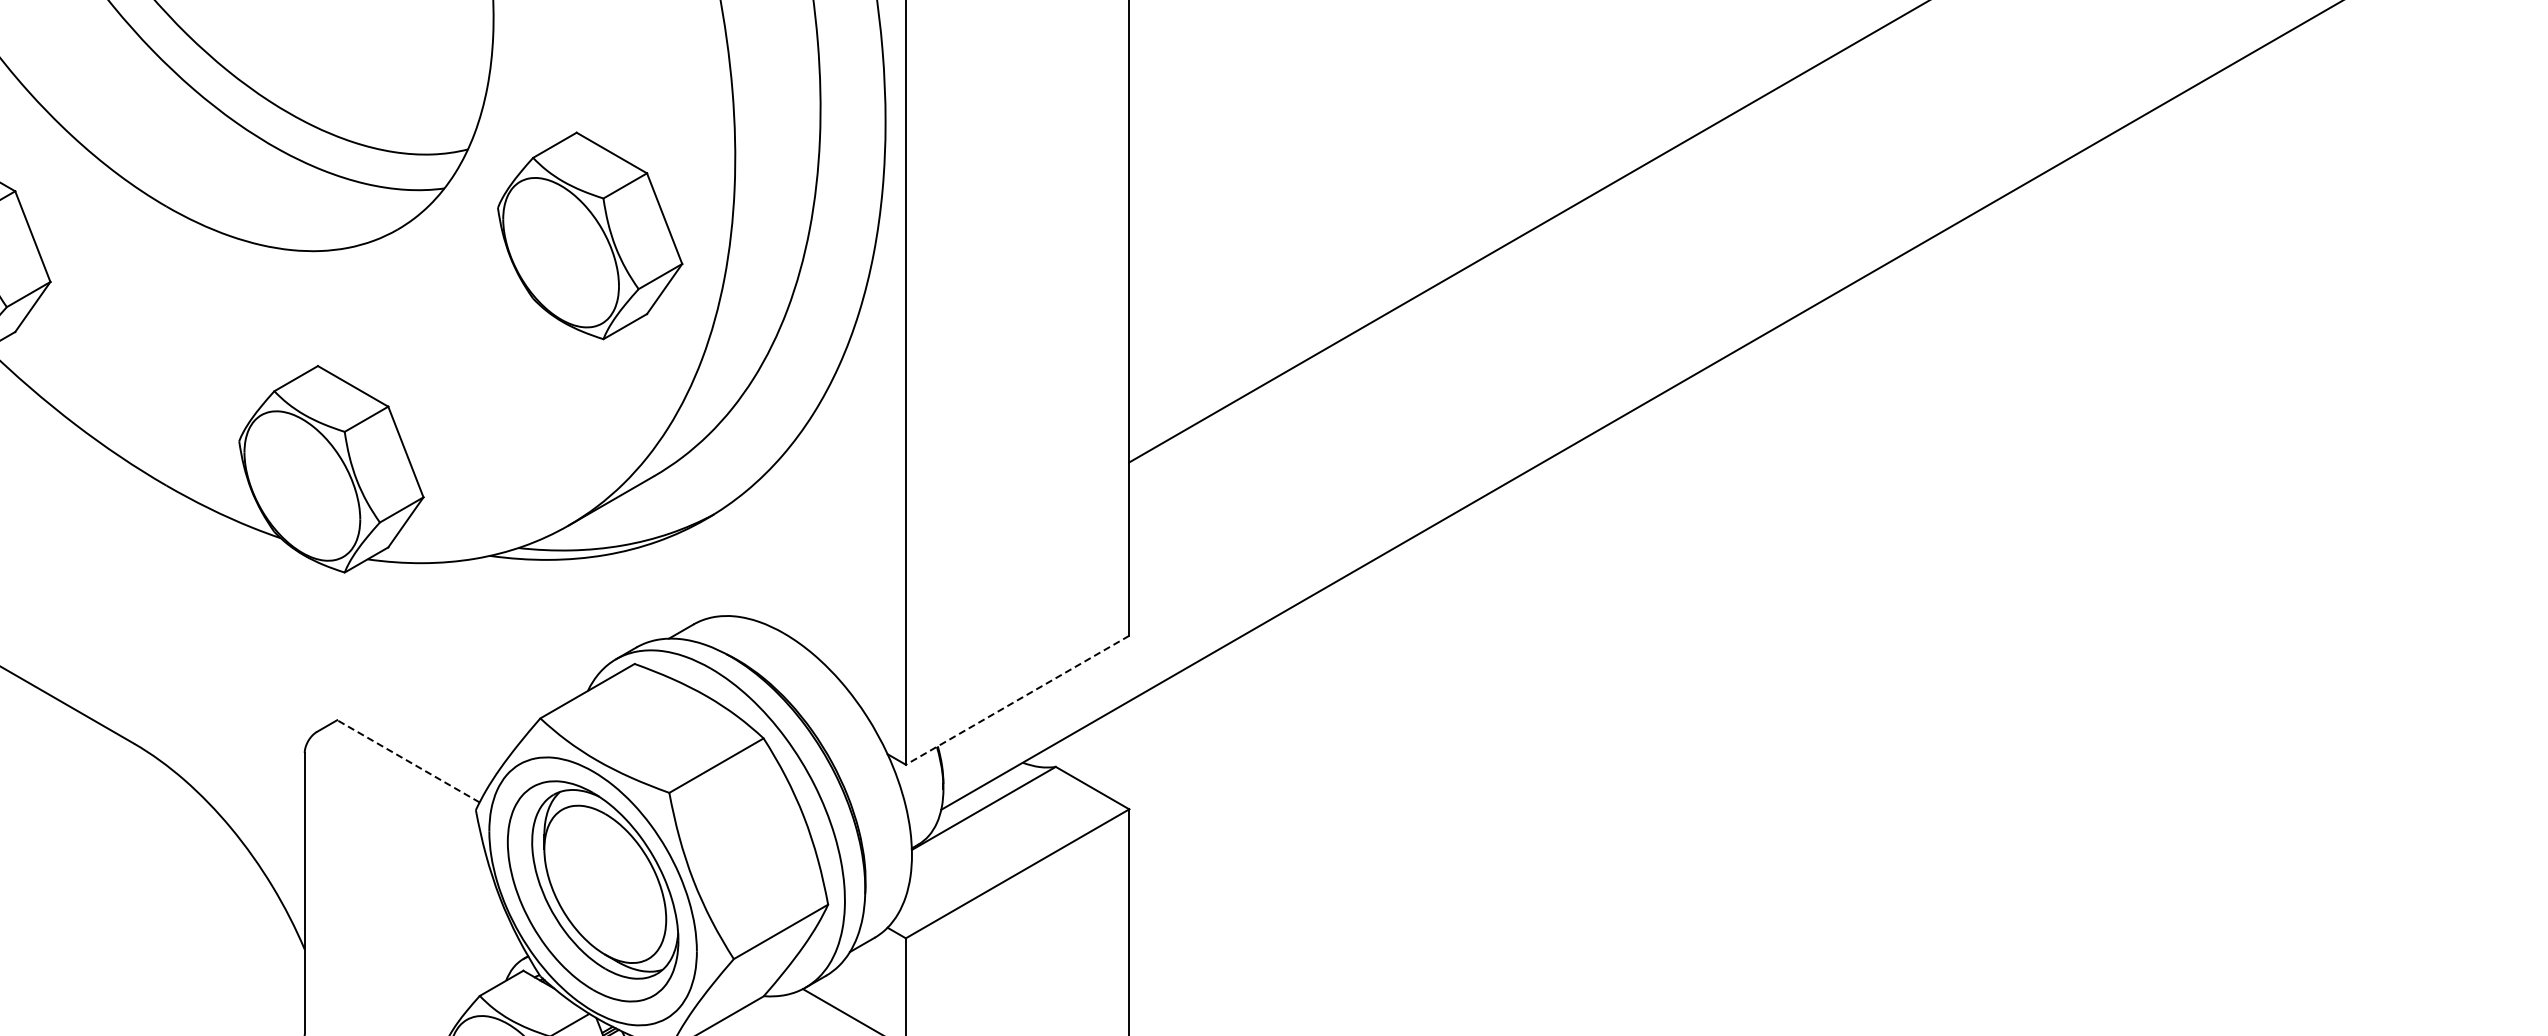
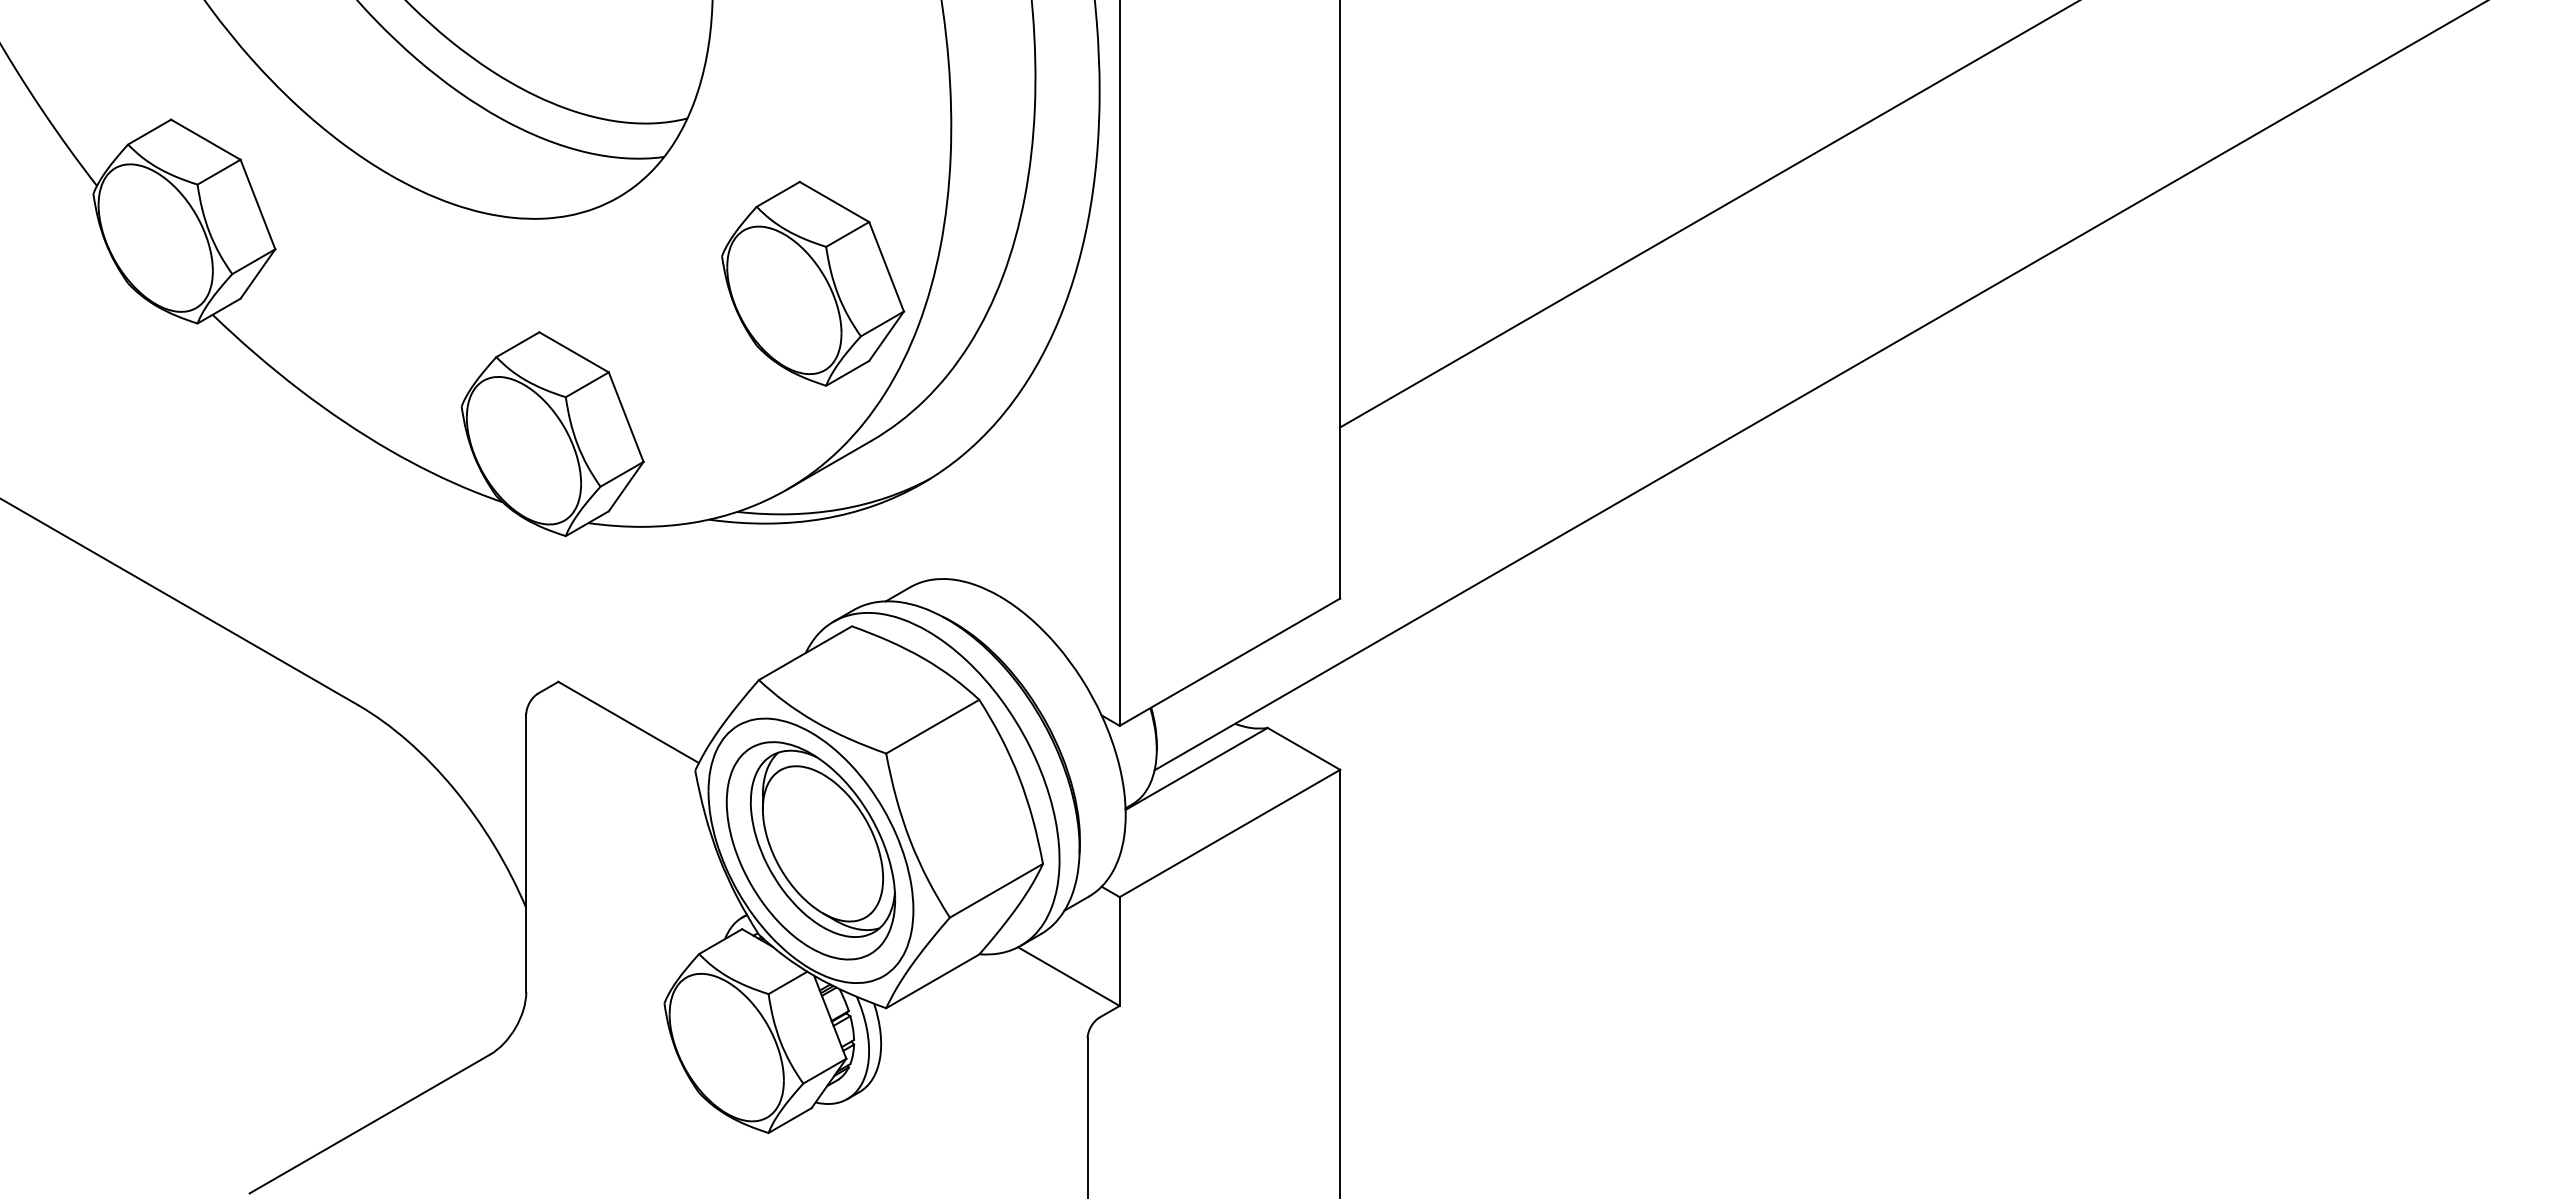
part: (590, 235) -> (813, 283), moved
line: (1017, 700) -> (1229, 662), dashed -> solid
line: (408, 761) -> (628, 722), dashed -> solid

